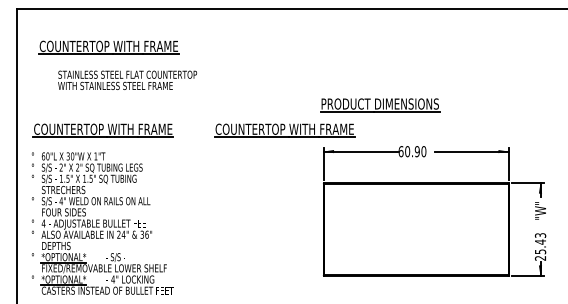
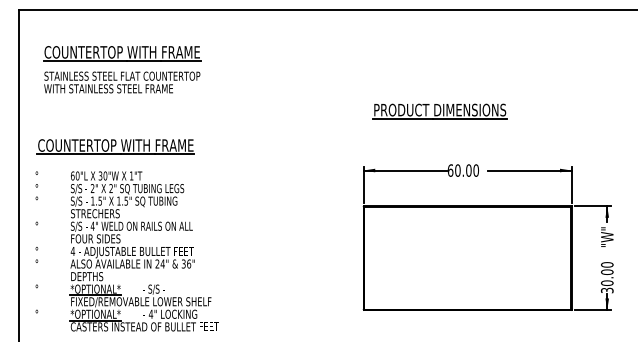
text: (127, 80) -> (122, 82), moved
part: (379, 105) -> (439, 111), moved
part: (284, 130) -> (319, 146), removed
text: (417, 151) -> (468, 170), 60.90 -> 60.00
part: (106, 223) -> (143, 251), moved
text: (540, 246) -> (607, 277), 25.43 -> 30.00

